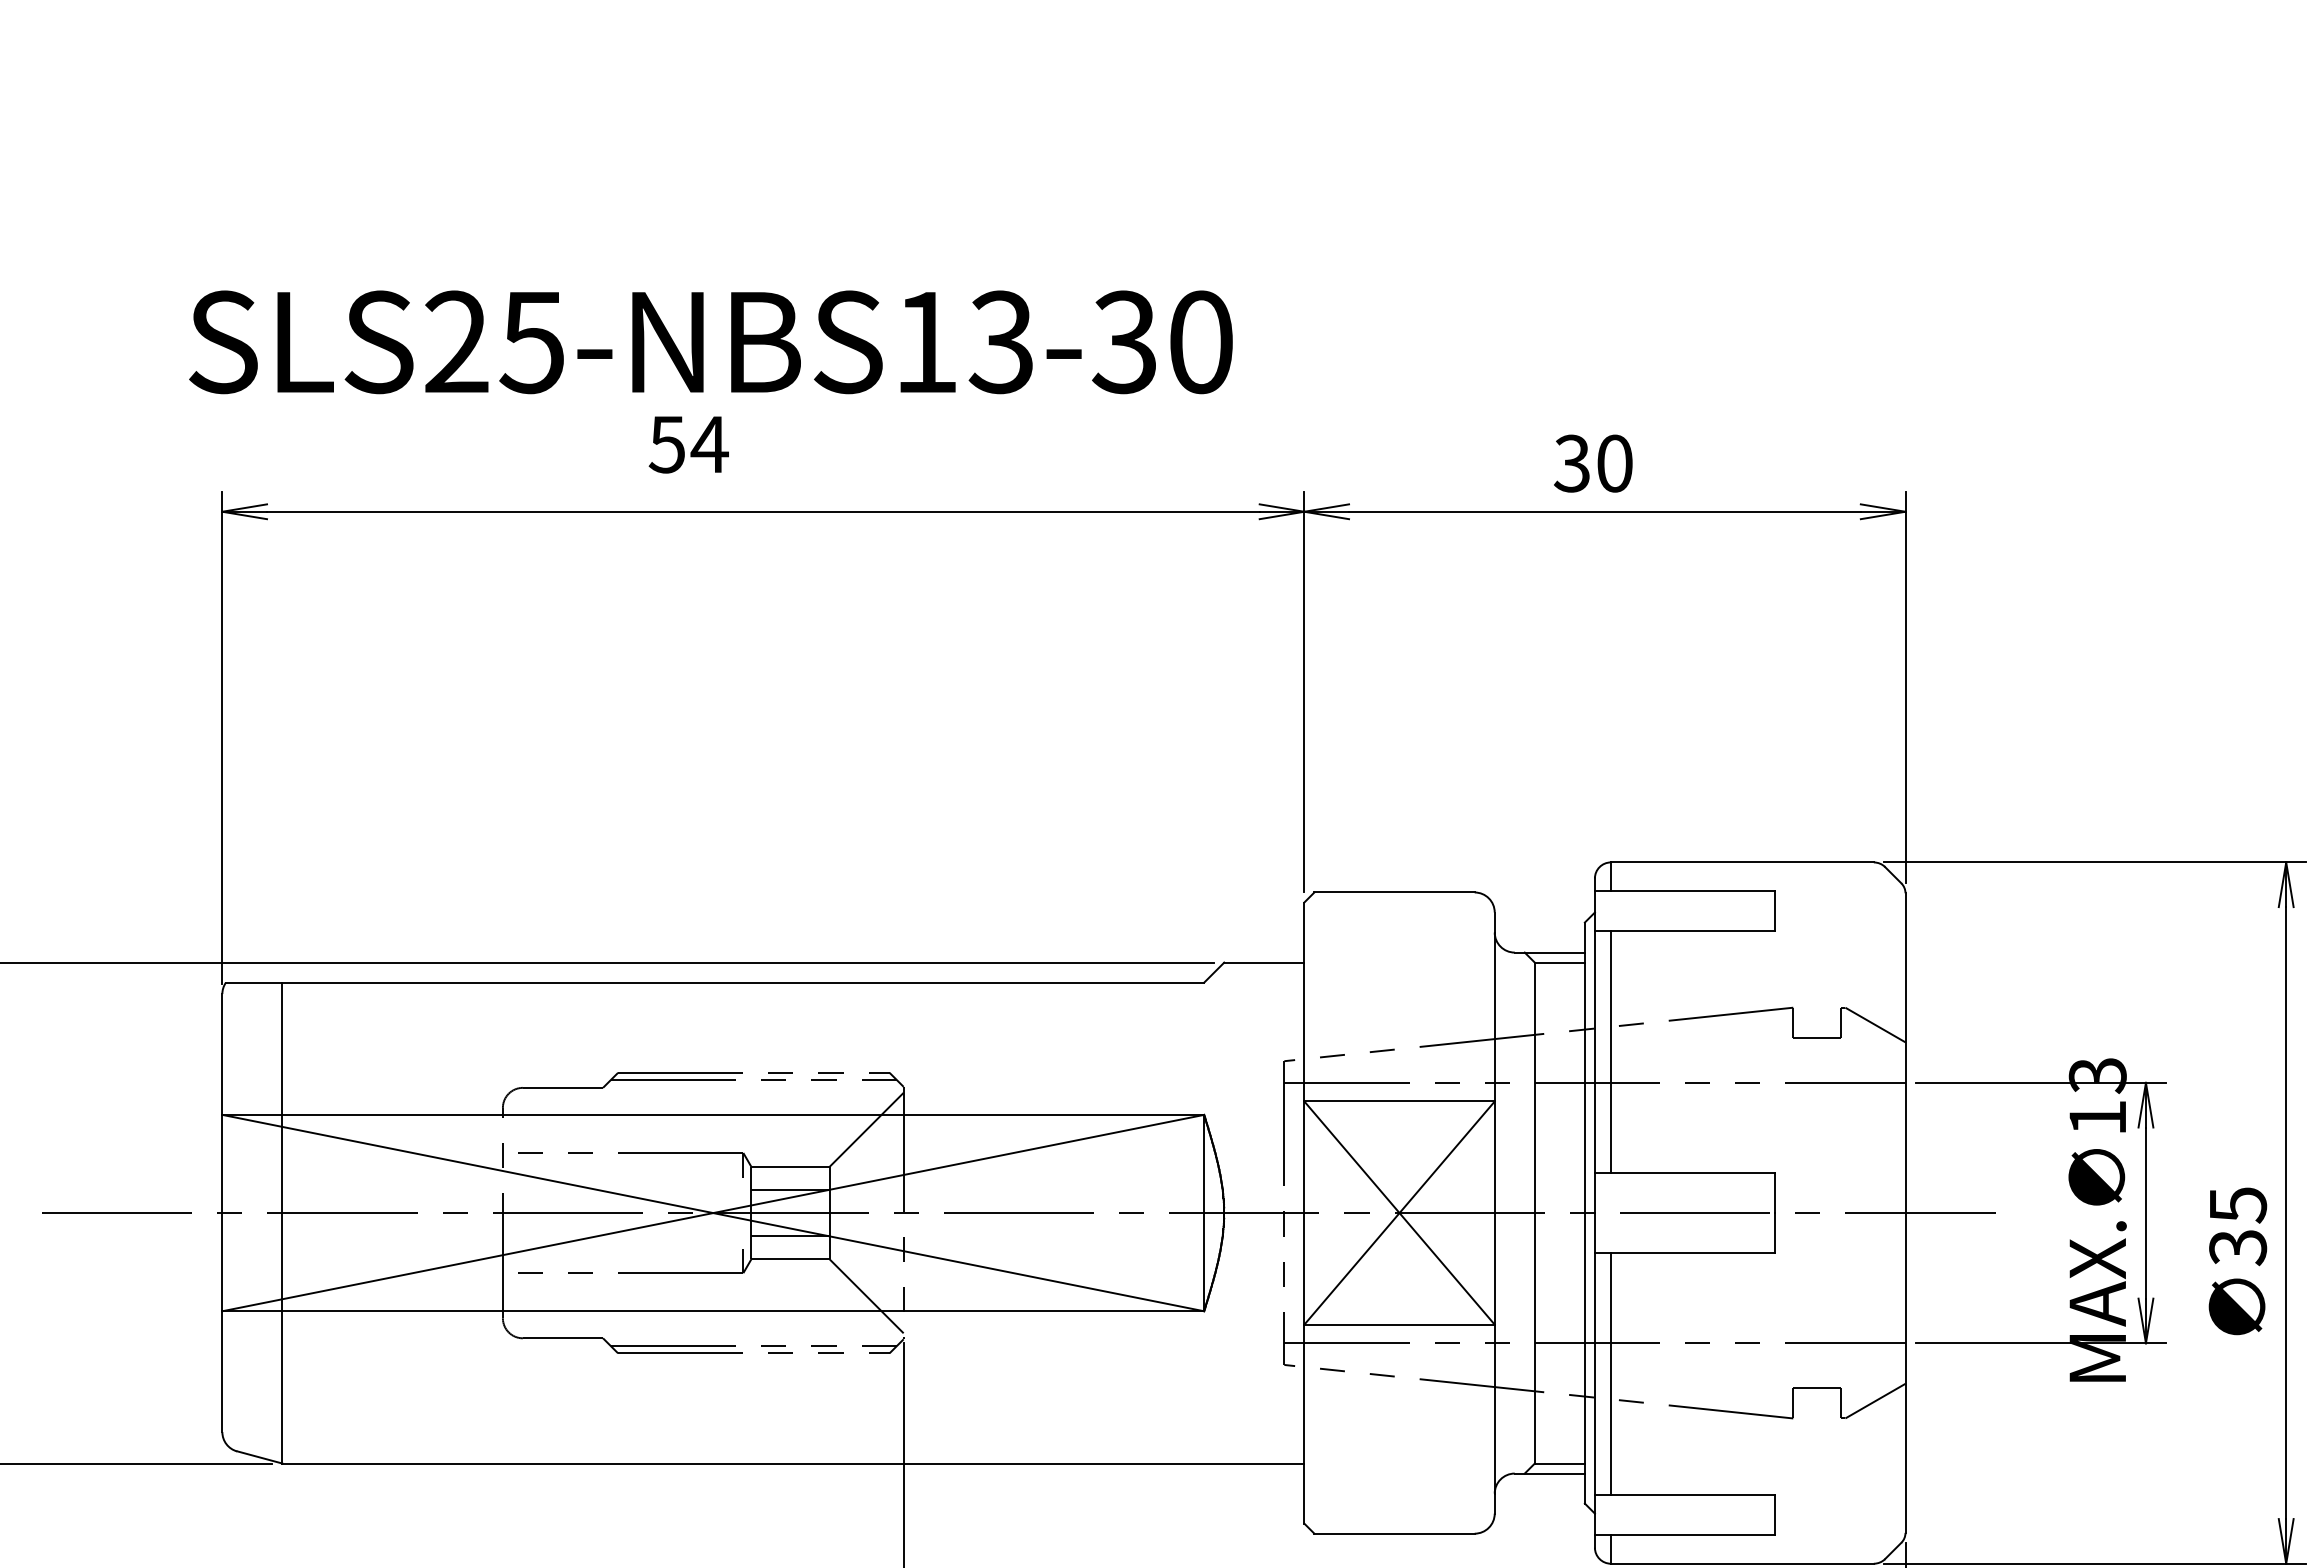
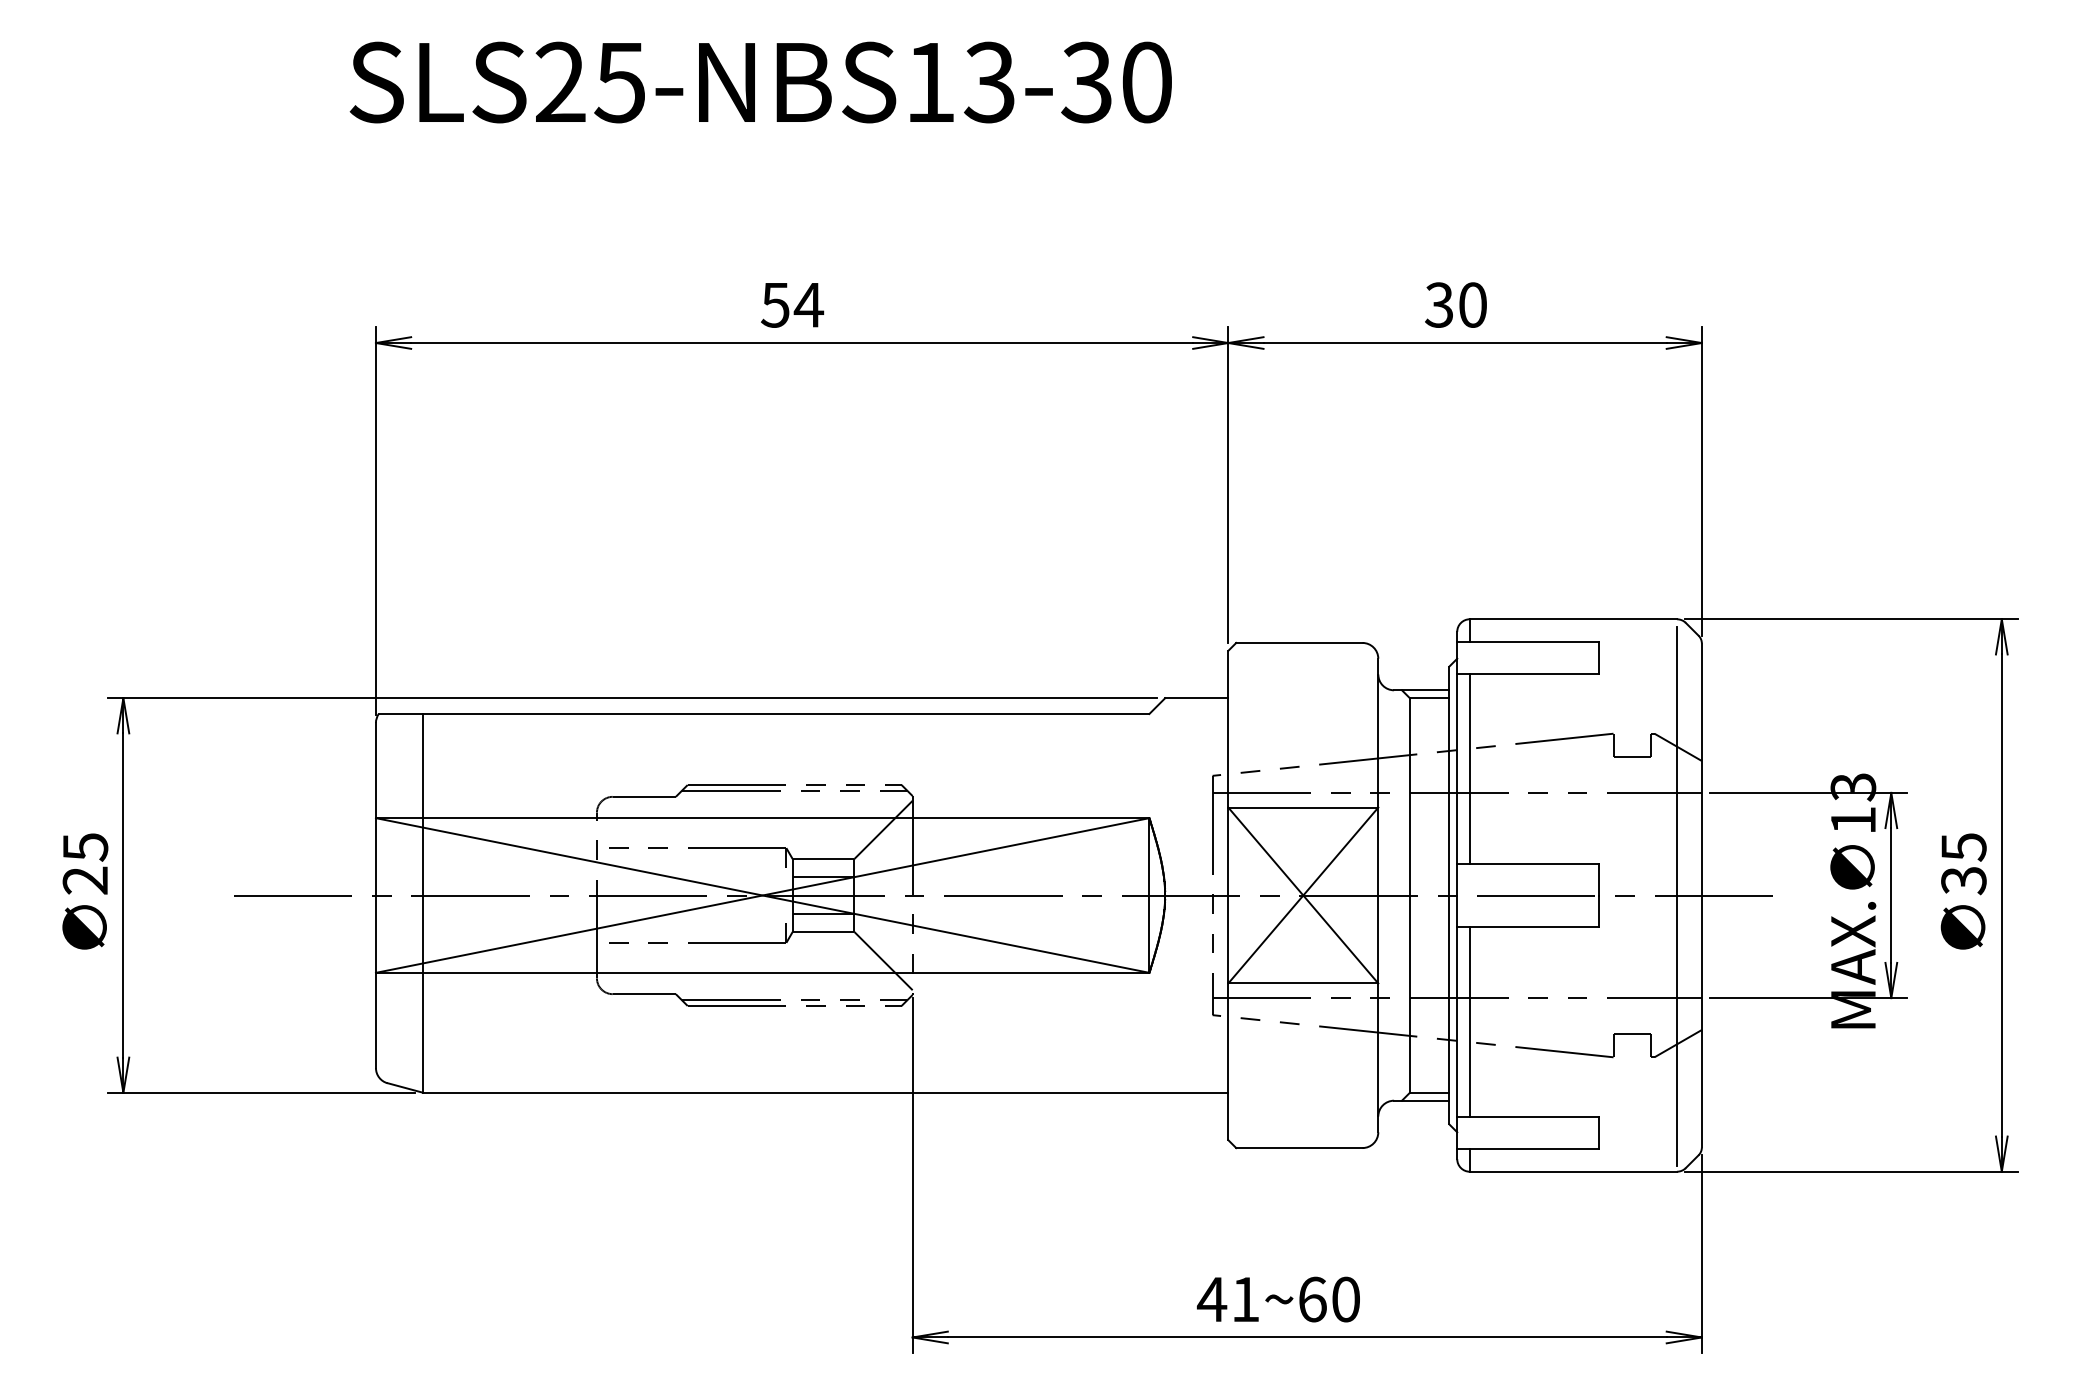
text: (710, 342) -> (760, 82), moved
text: (688, 445) -> (792, 305), moved
line: (1873, 1214) -> (1676, 896), added
text: (2237, 1261) -> (1963, 891), moved

